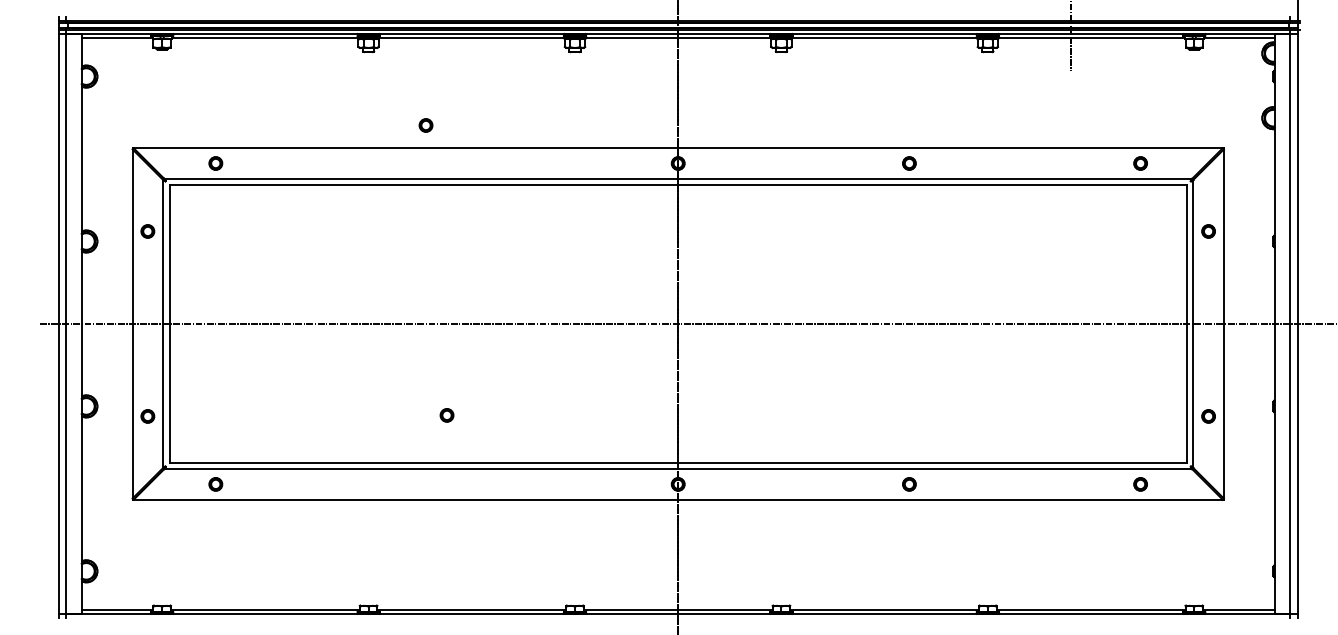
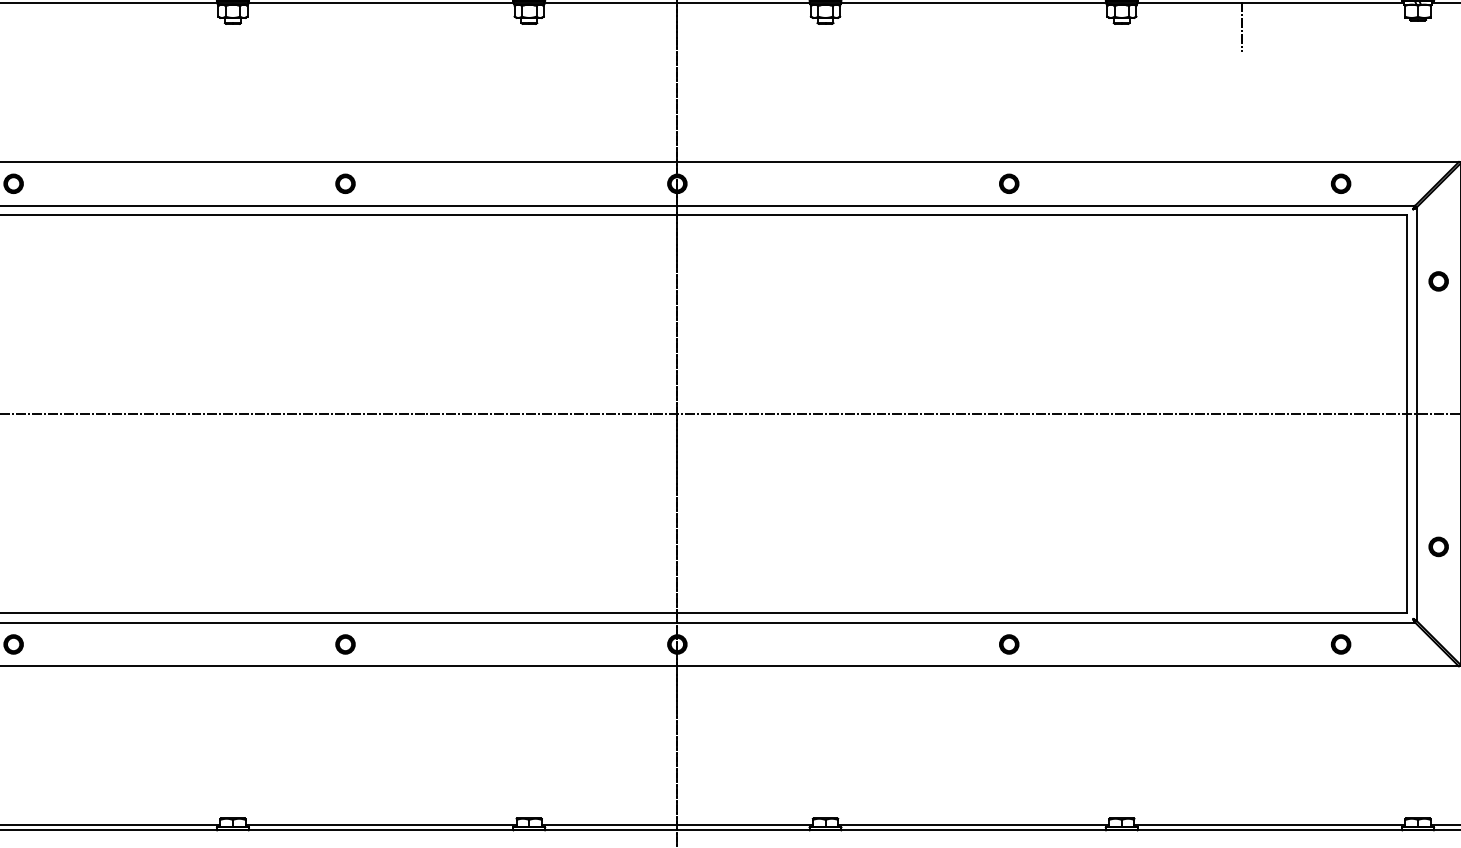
part: (425, 125) -> (344, 183), moved
part: (446, 415) -> (344, 644), moved

